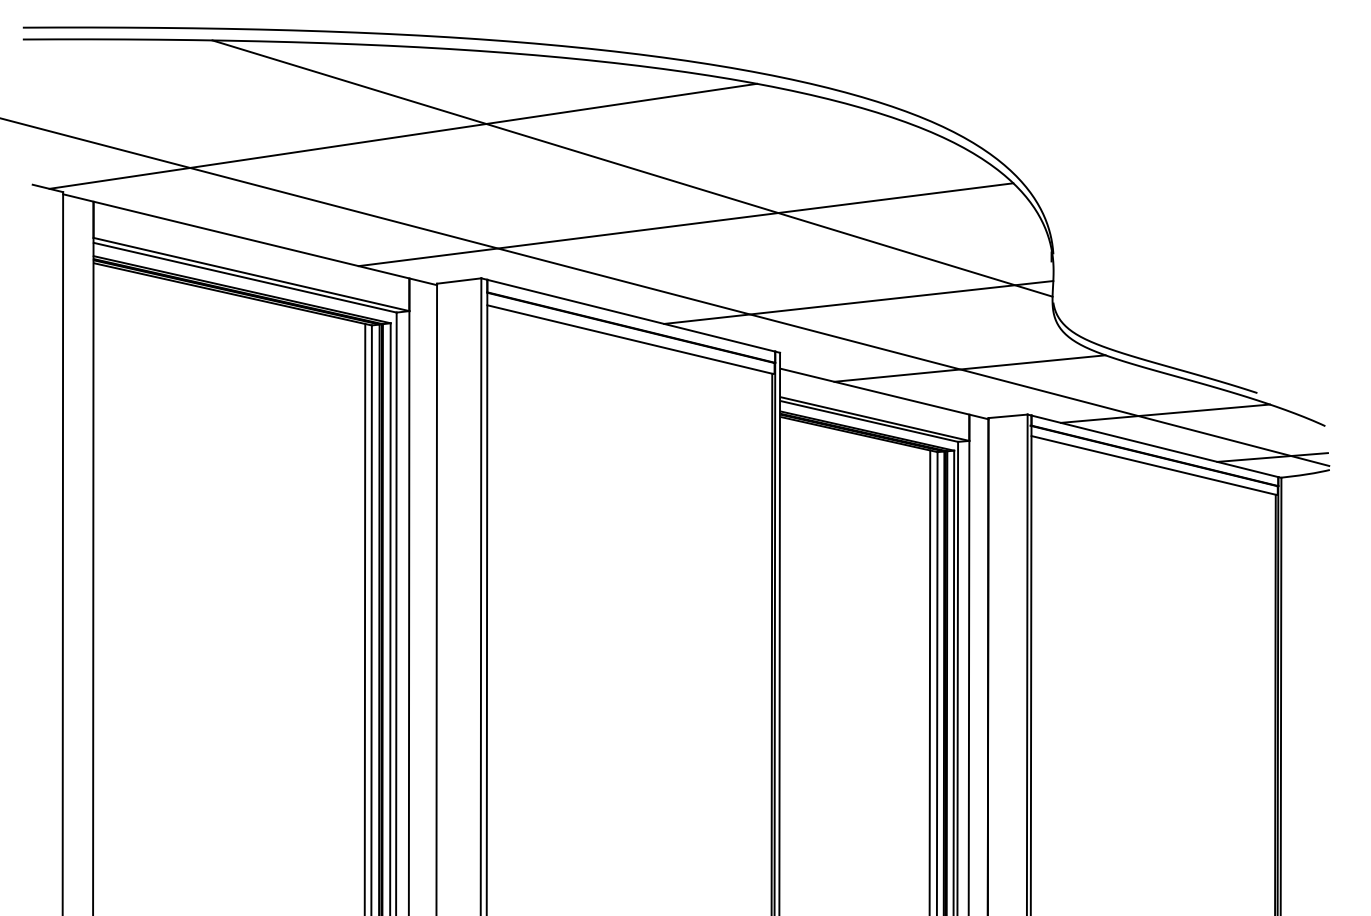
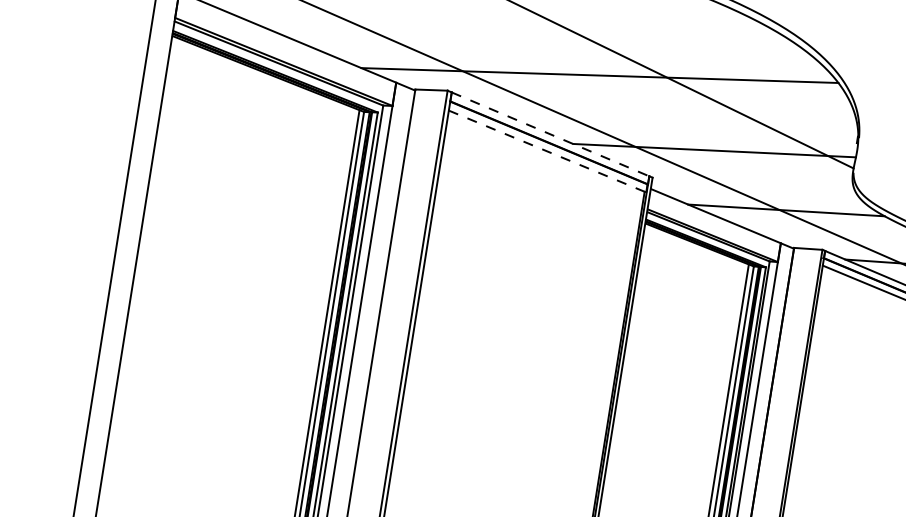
line: (631, 315) -> (550, 134), solid -> dashed
line: (630, 339) -> (547, 151), solid -> dashed

